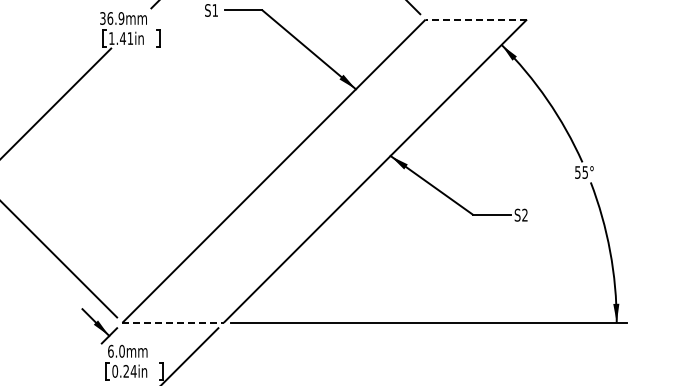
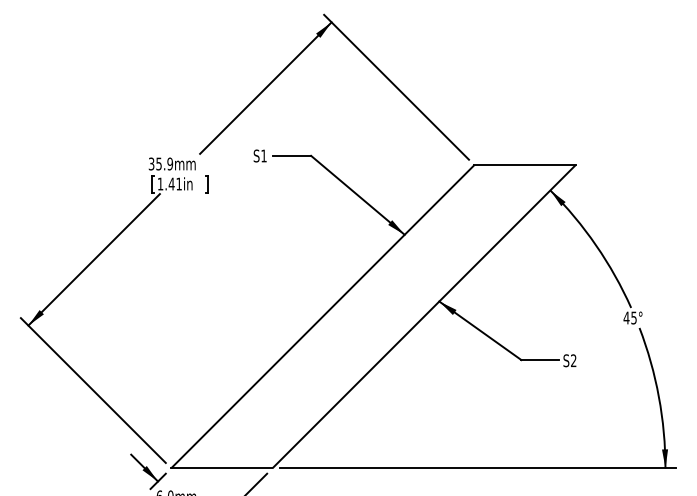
text: (109, 17) -> (158, 163), 36.9mm -> 35.9mm
line: (476, 19) -> (525, 165), dashed -> solid
text: (577, 171) -> (626, 317), 55° -> 45°
line: (172, 322) -> (221, 468), dashed -> solid

